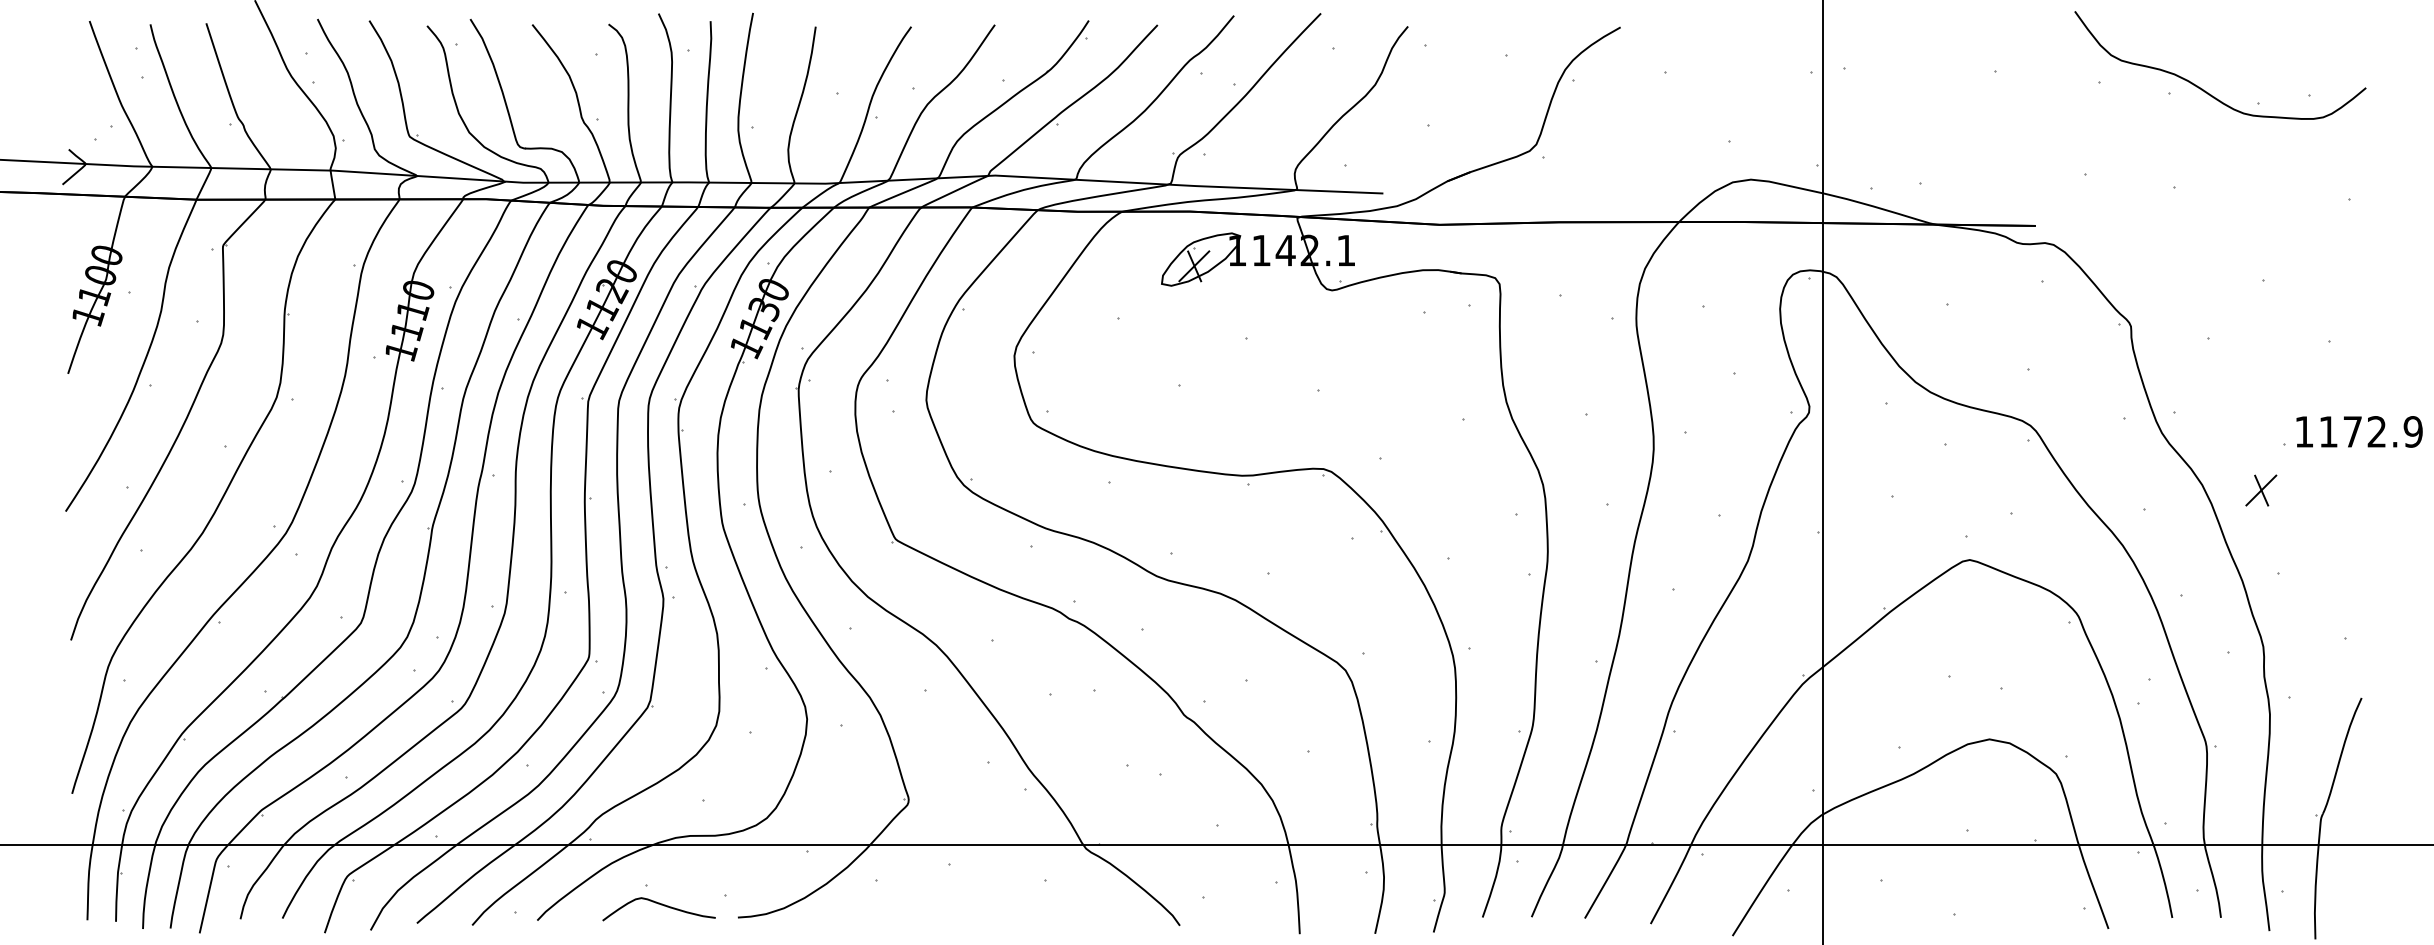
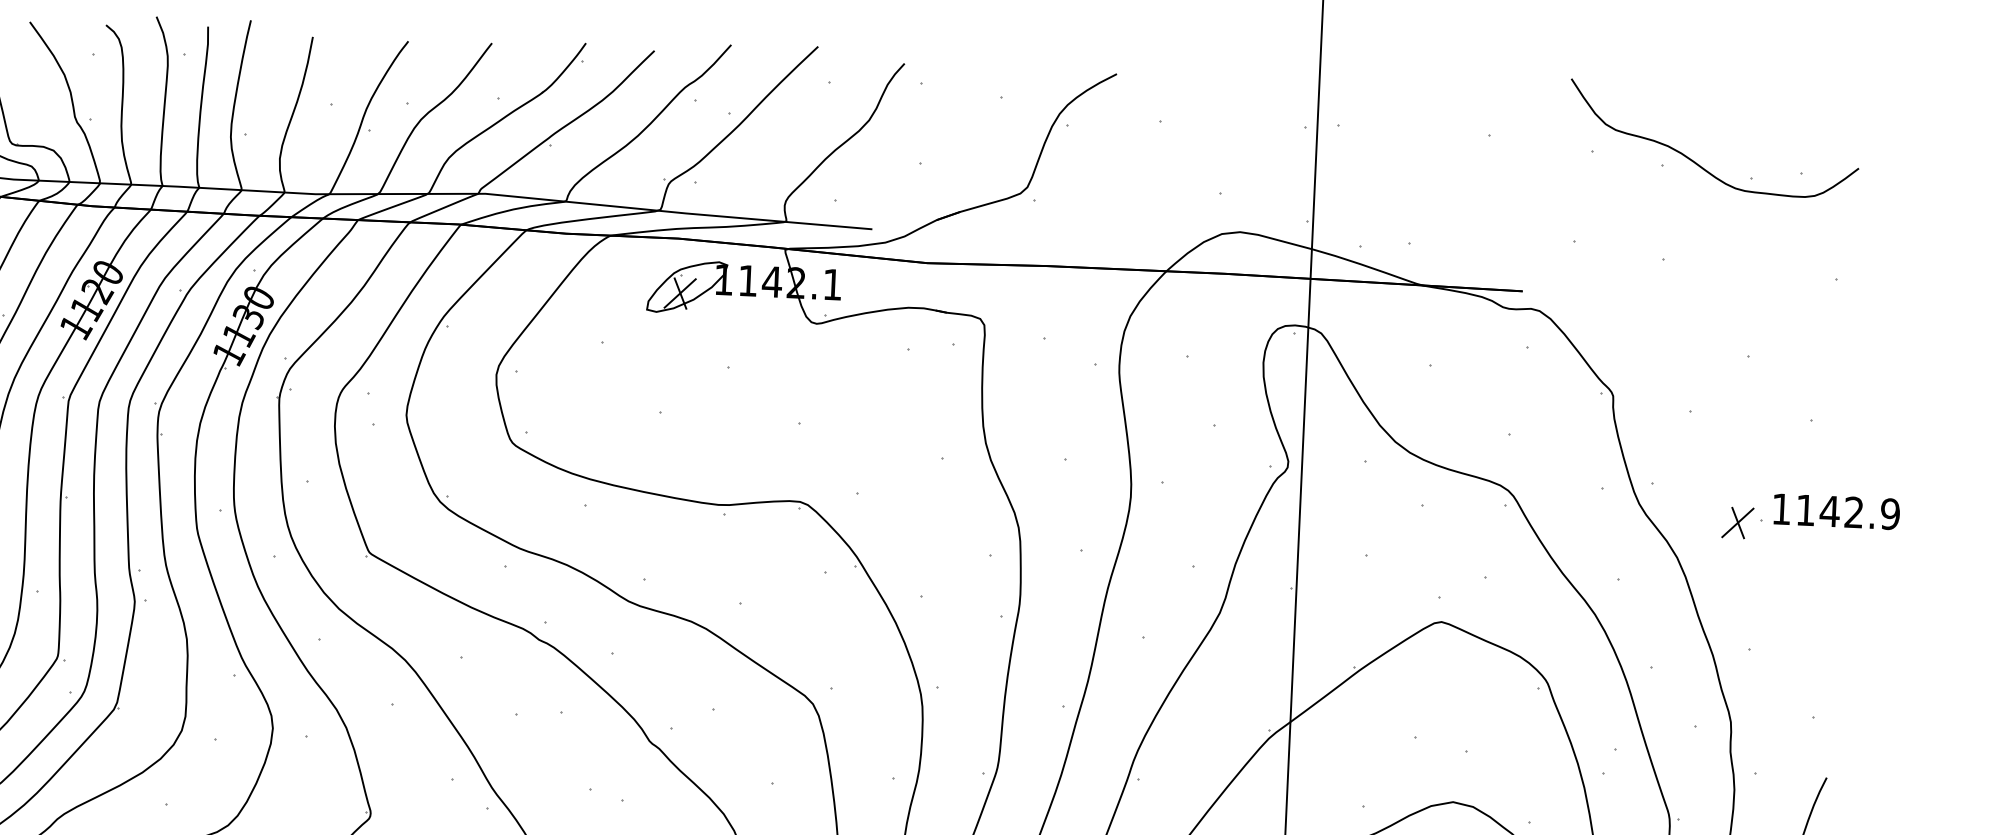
text: (2352, 431) -> (1829, 511), 1172.9 -> 1142.9
part: (2261, 490) -> (1738, 522), moved

